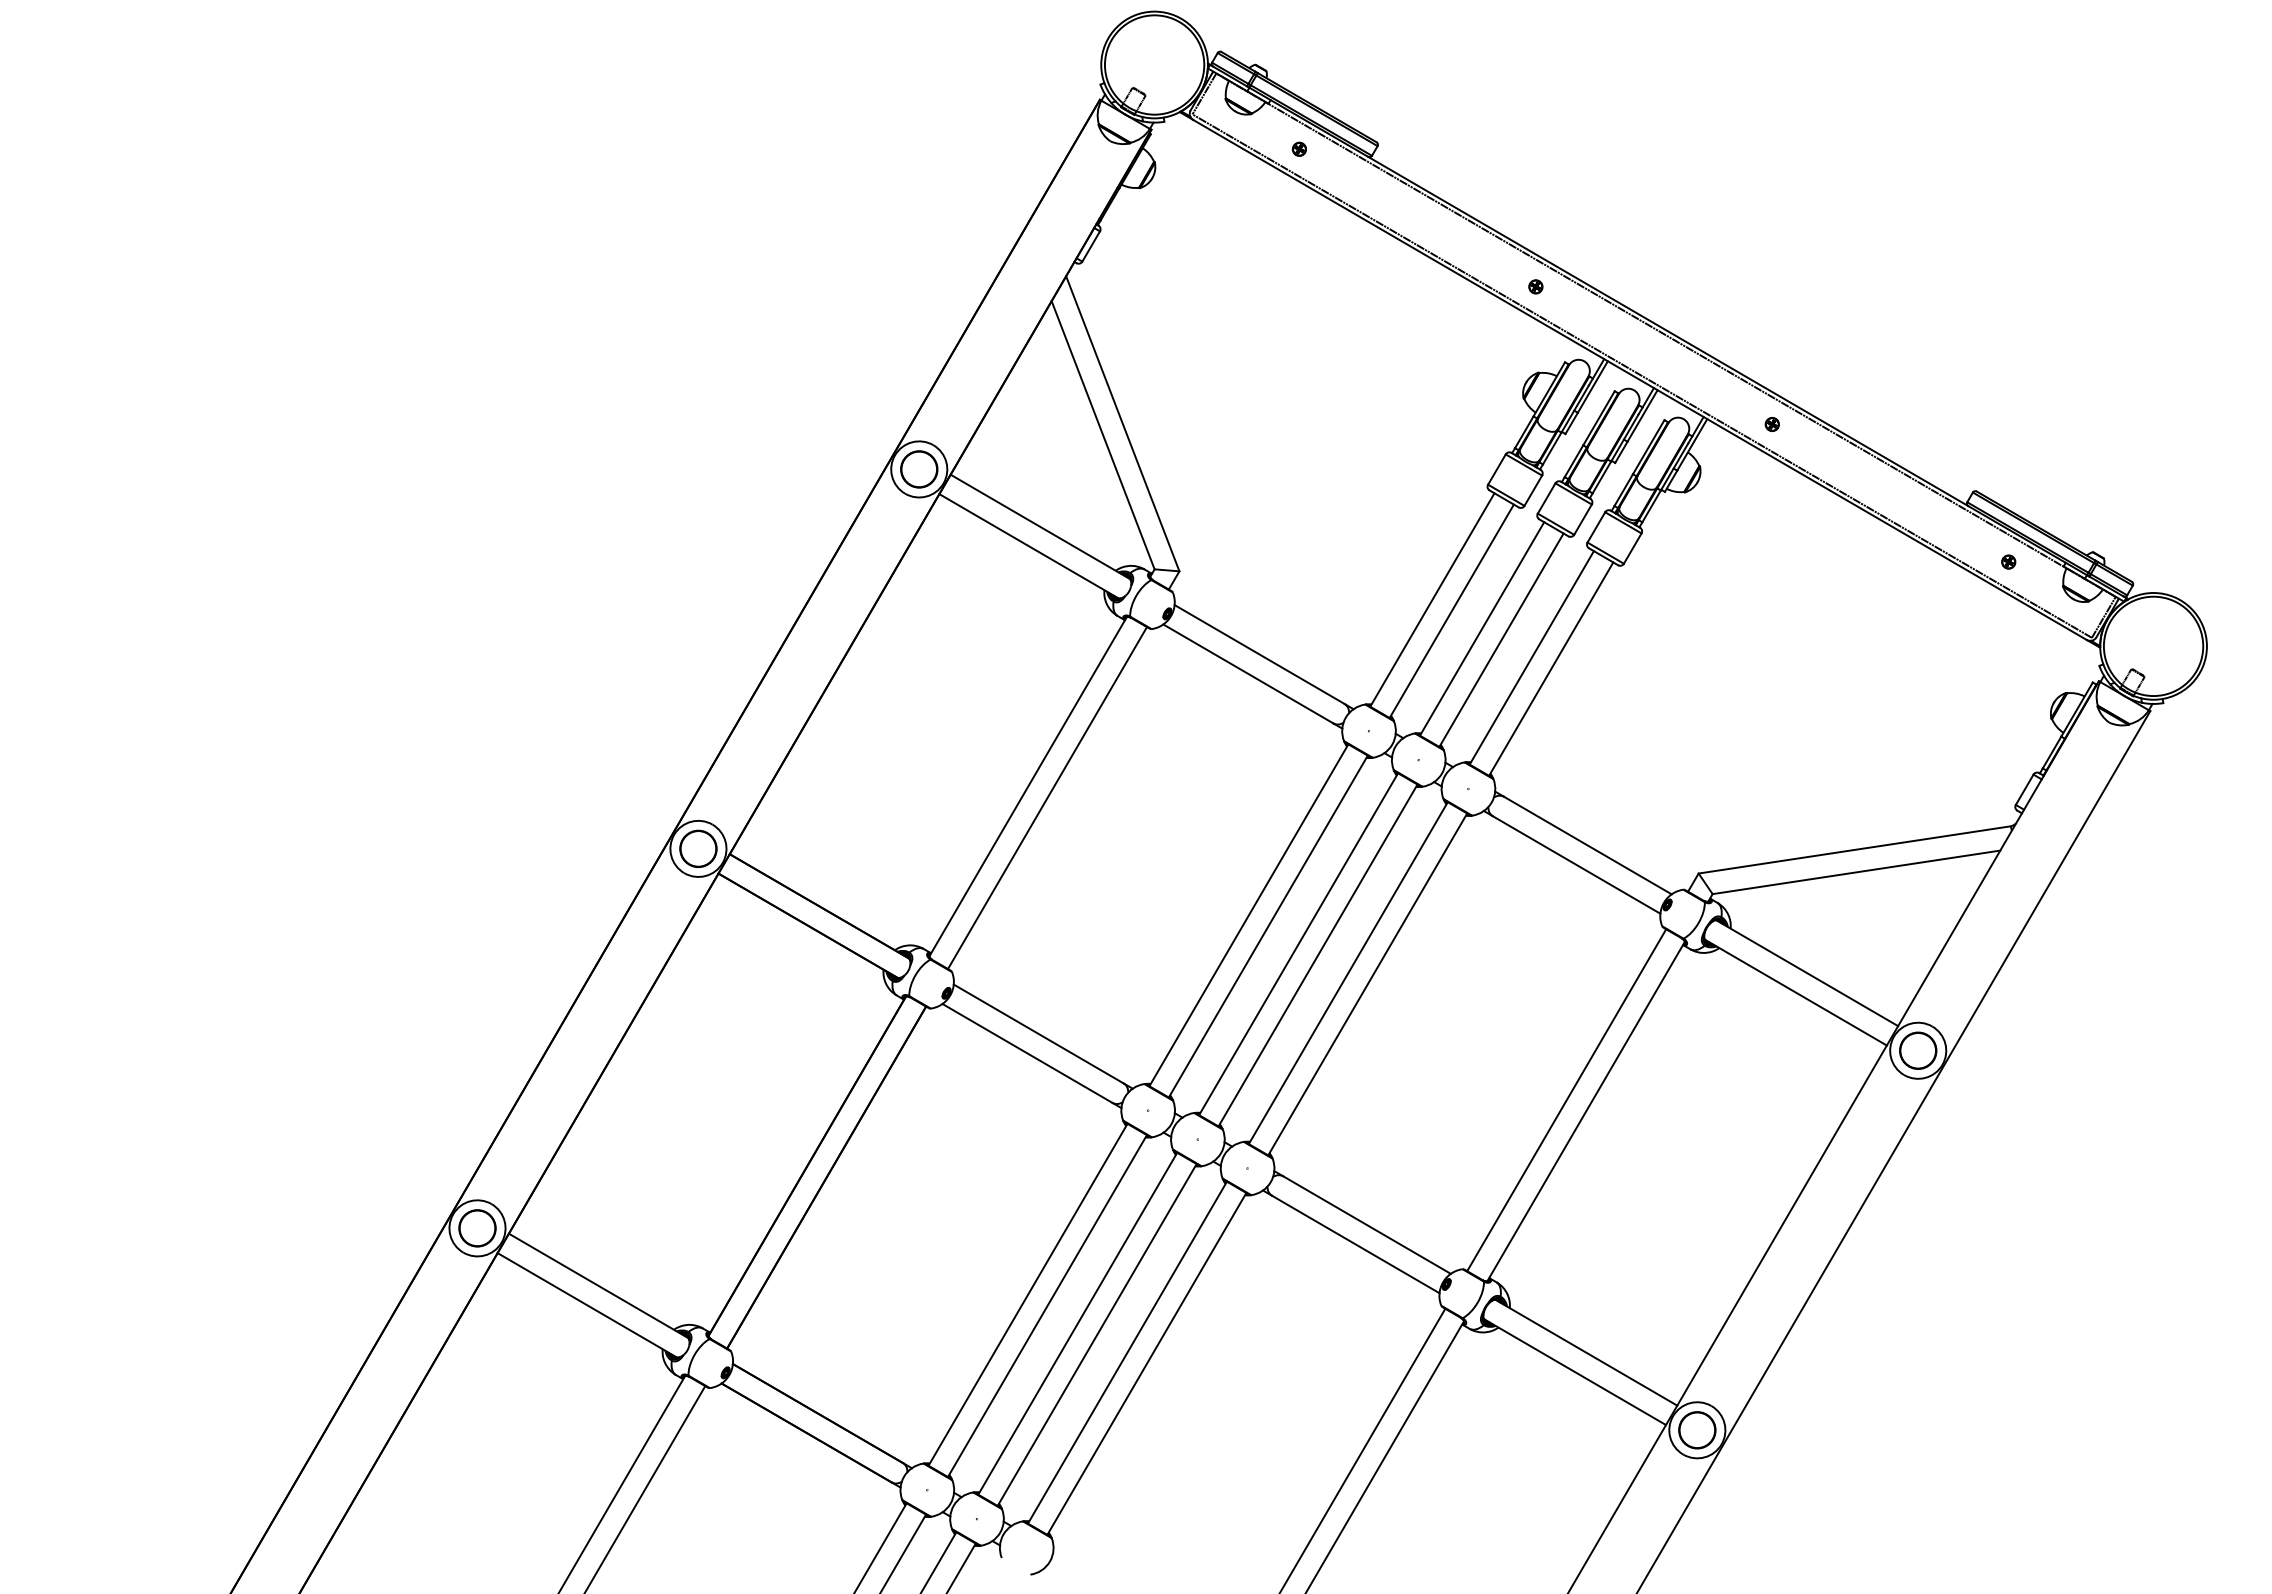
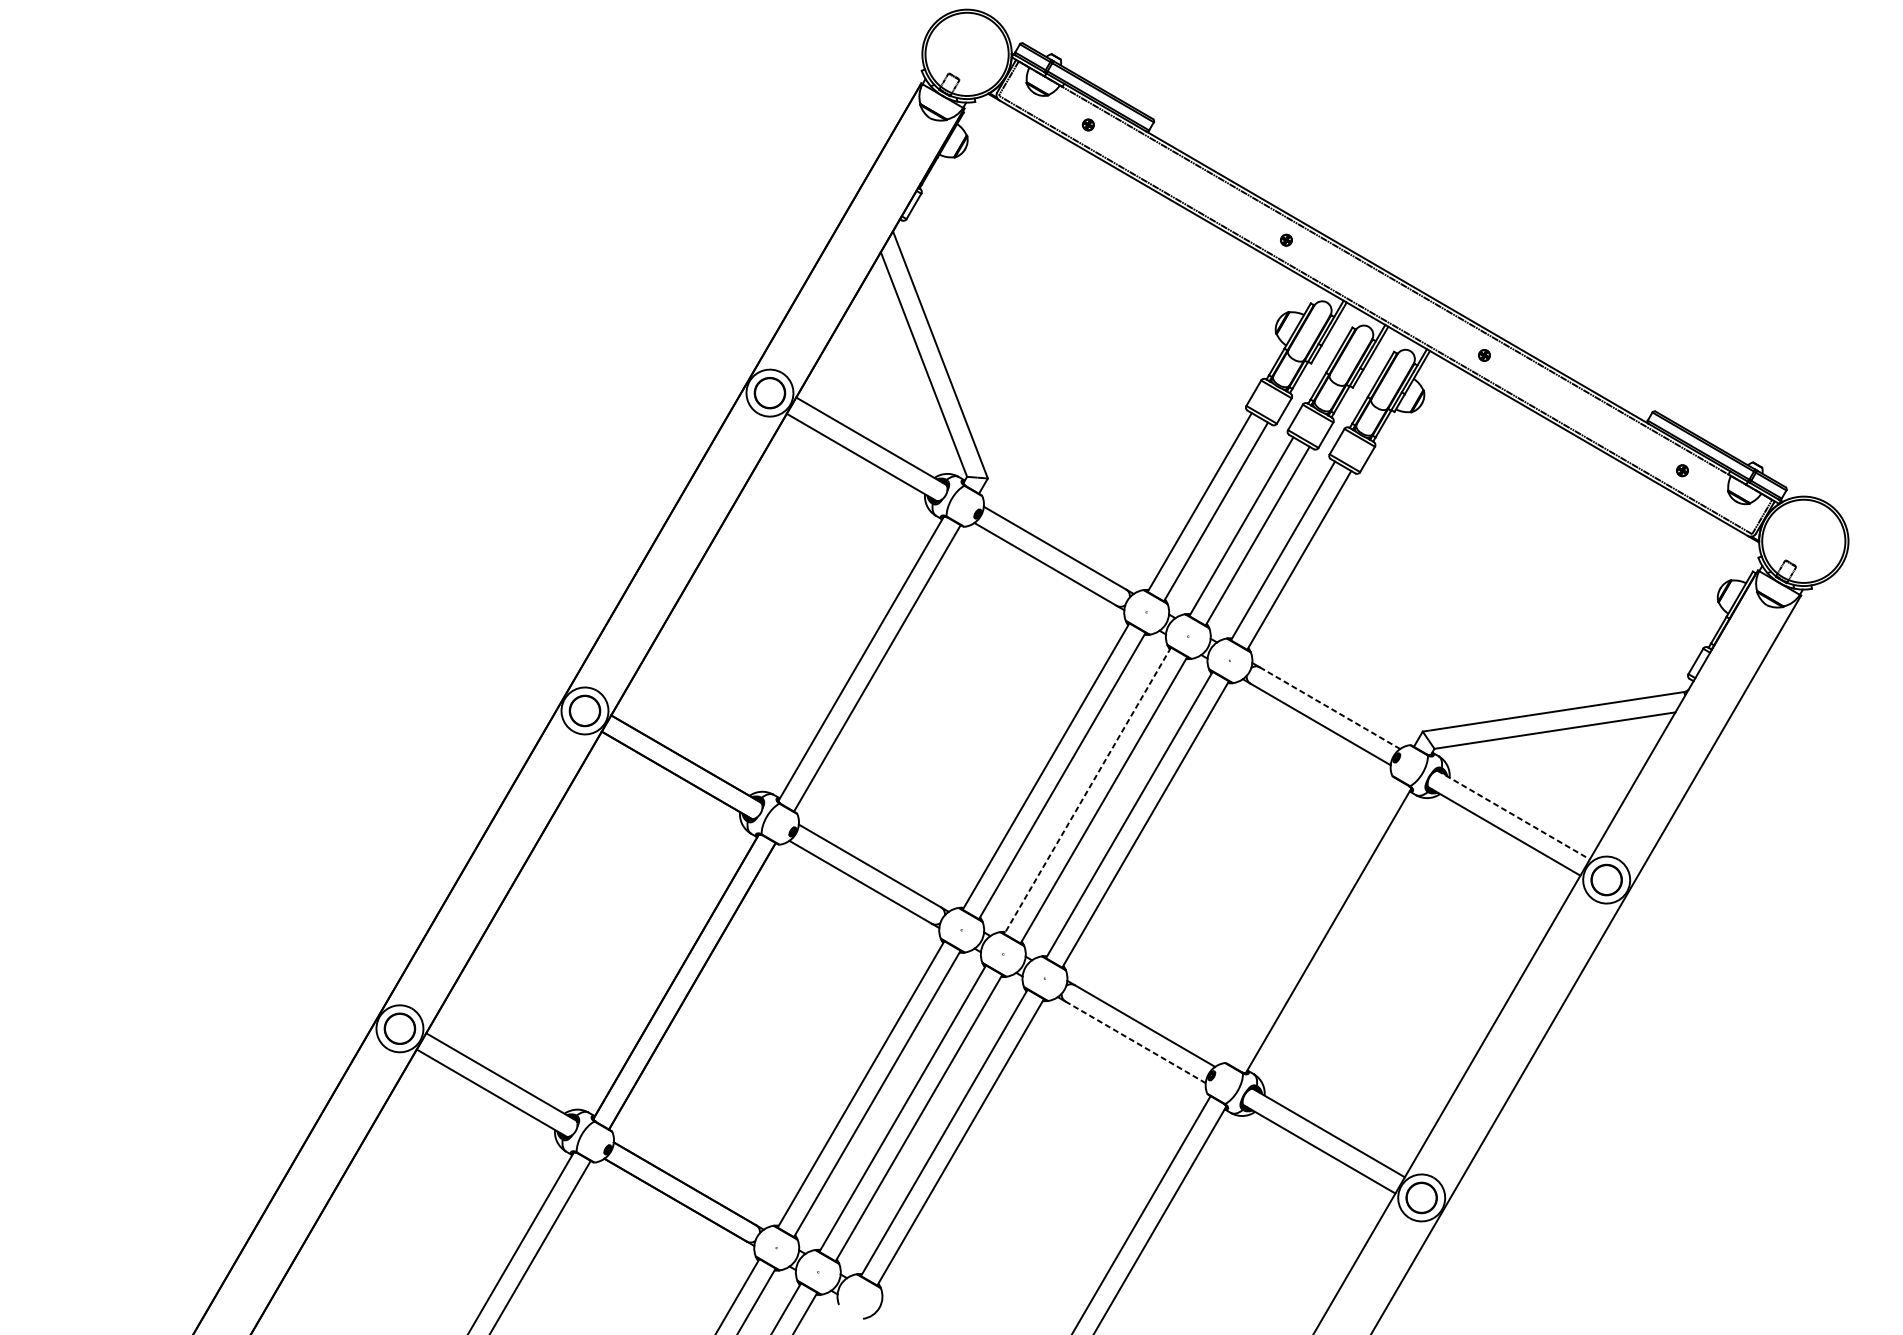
line: (1587, 845) -> (1329, 708), solid -> dashed
line: (1298, 944) -> (1087, 791), solid -> dashed
line: (1807, 973) -> (1513, 815), solid -> dashed
line: (1566, 1100) -> (1312, 921), removed
line: (1355, 1244) -> (1135, 1042), solid -> dashed

